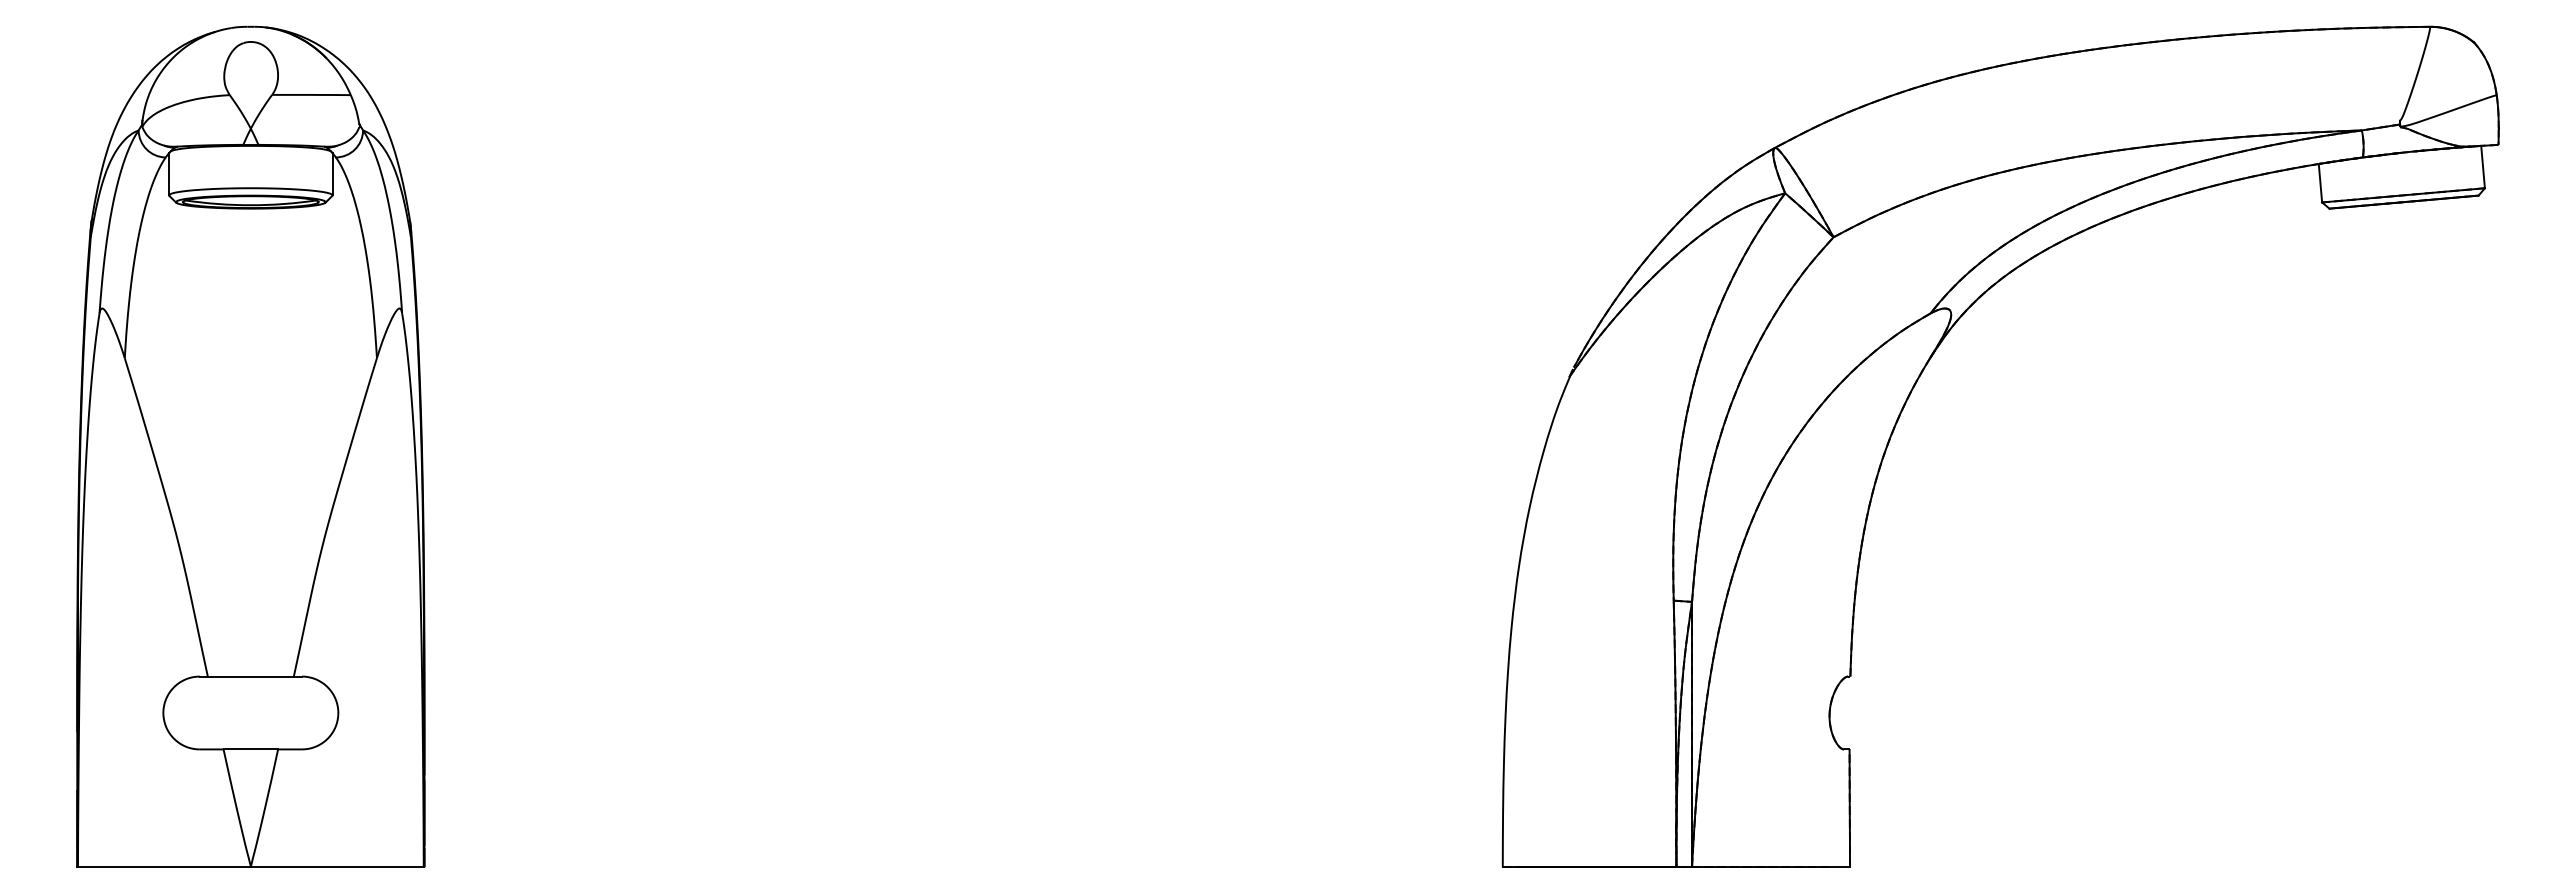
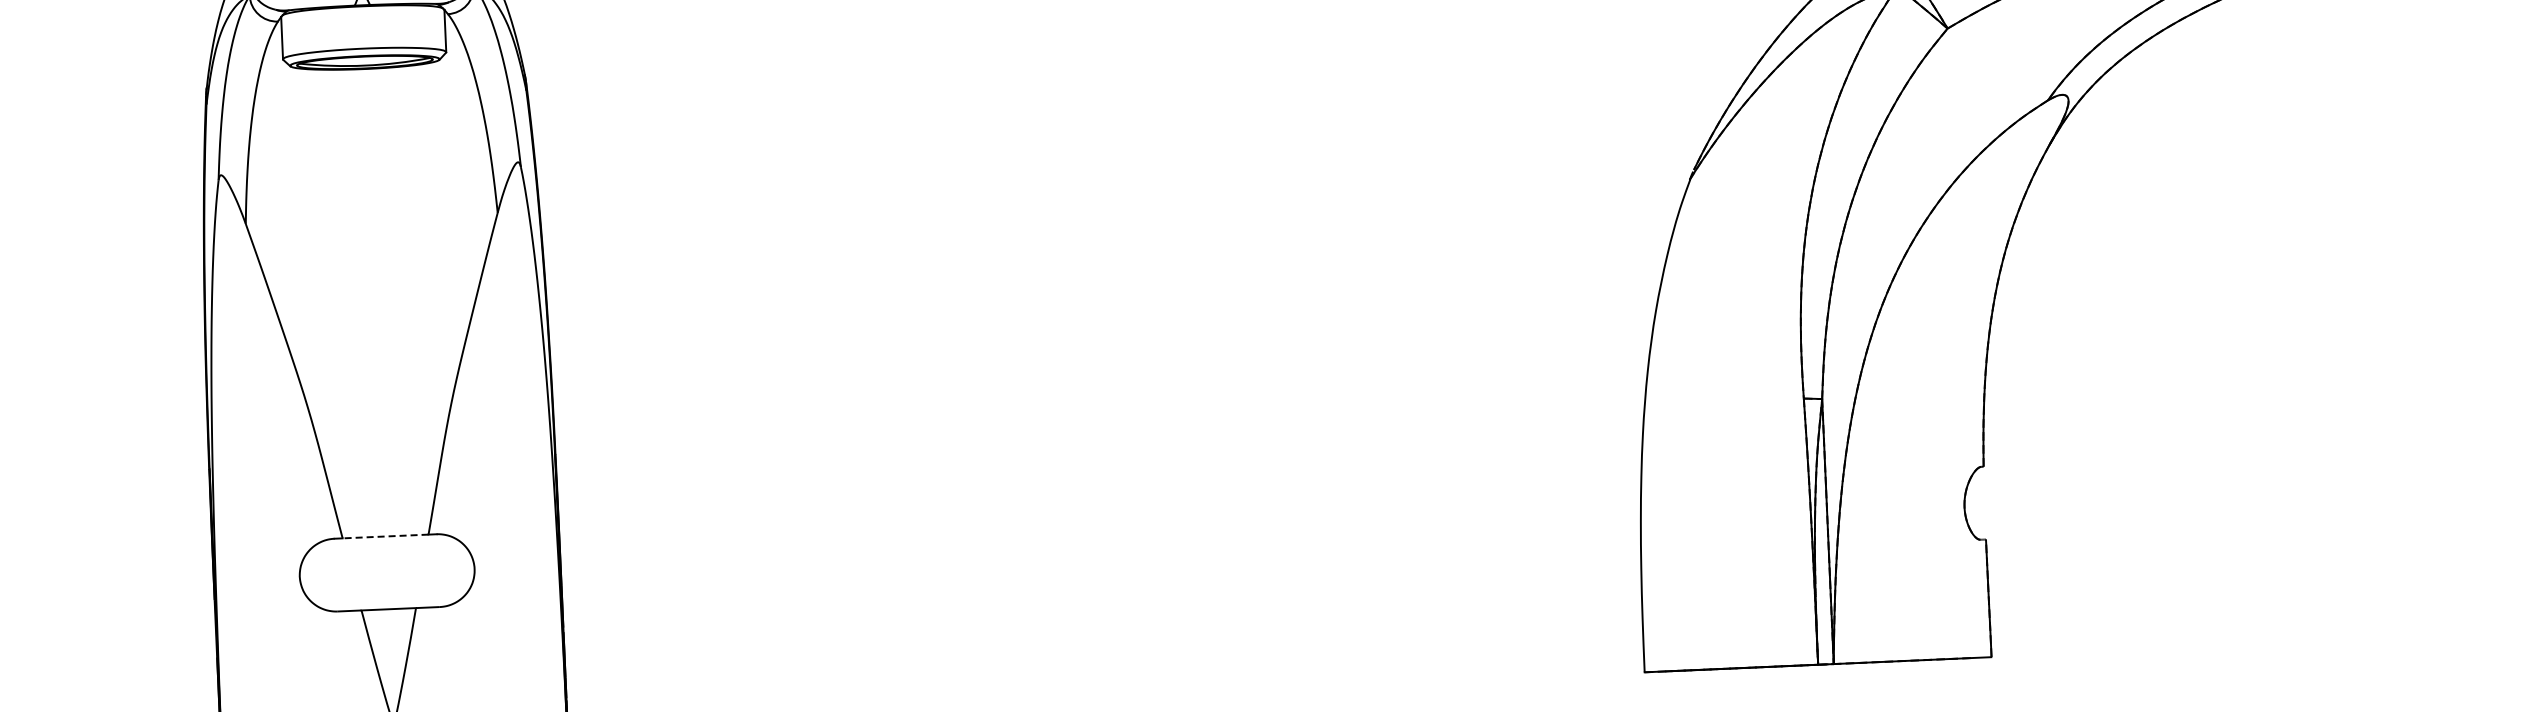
line: (250, 676) -> (385, 536), solid -> dashed

